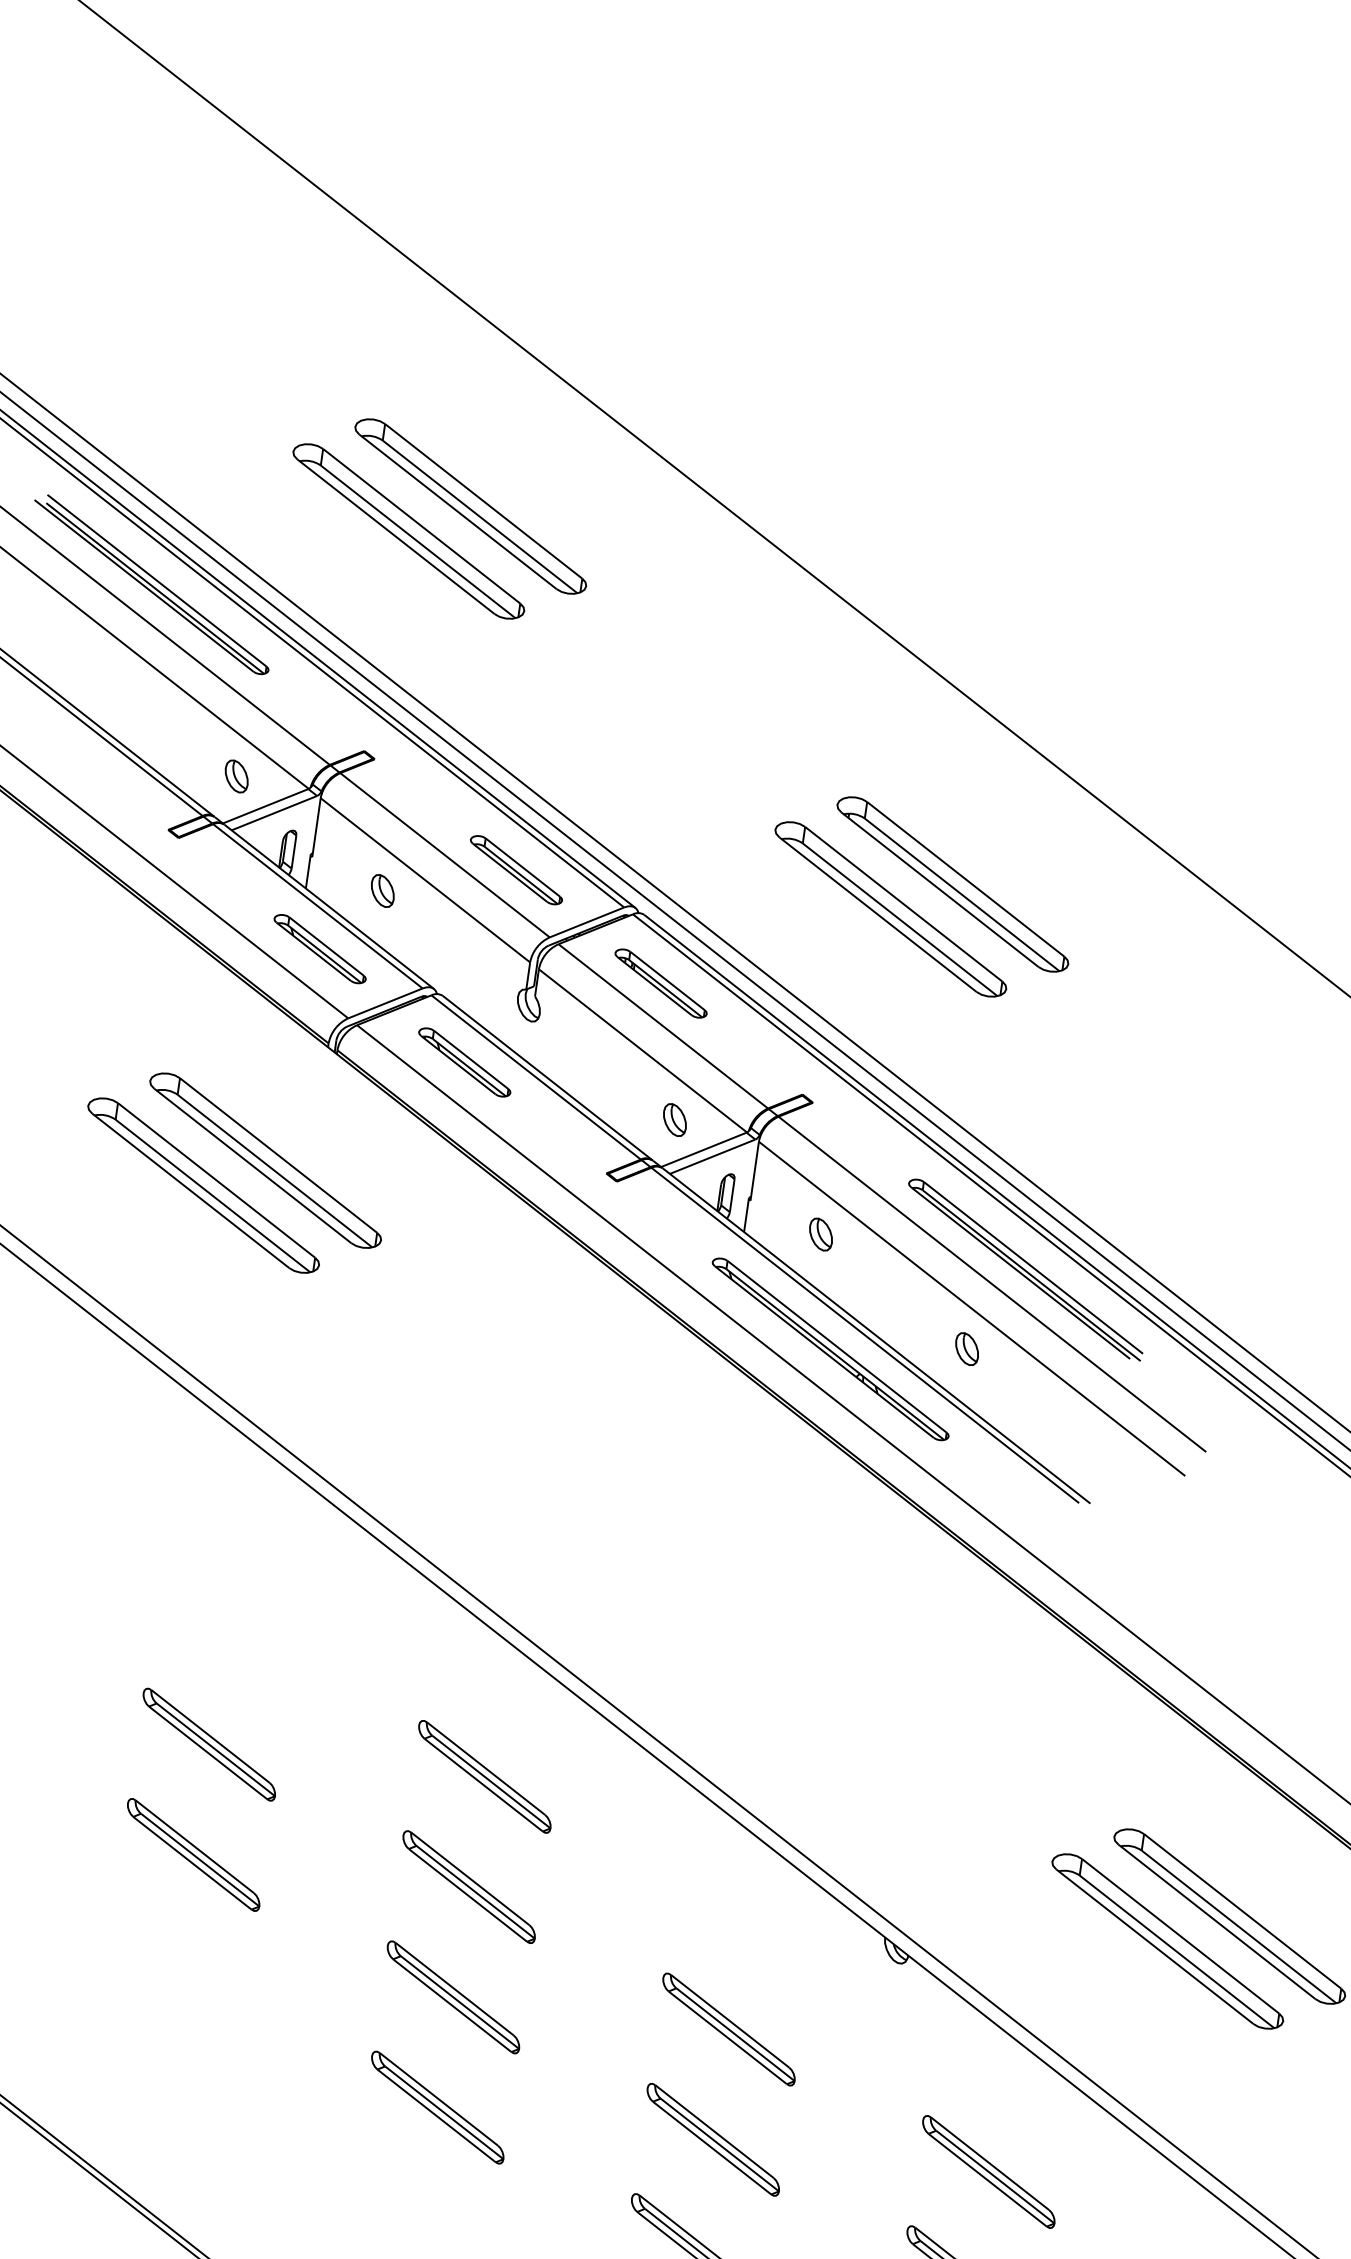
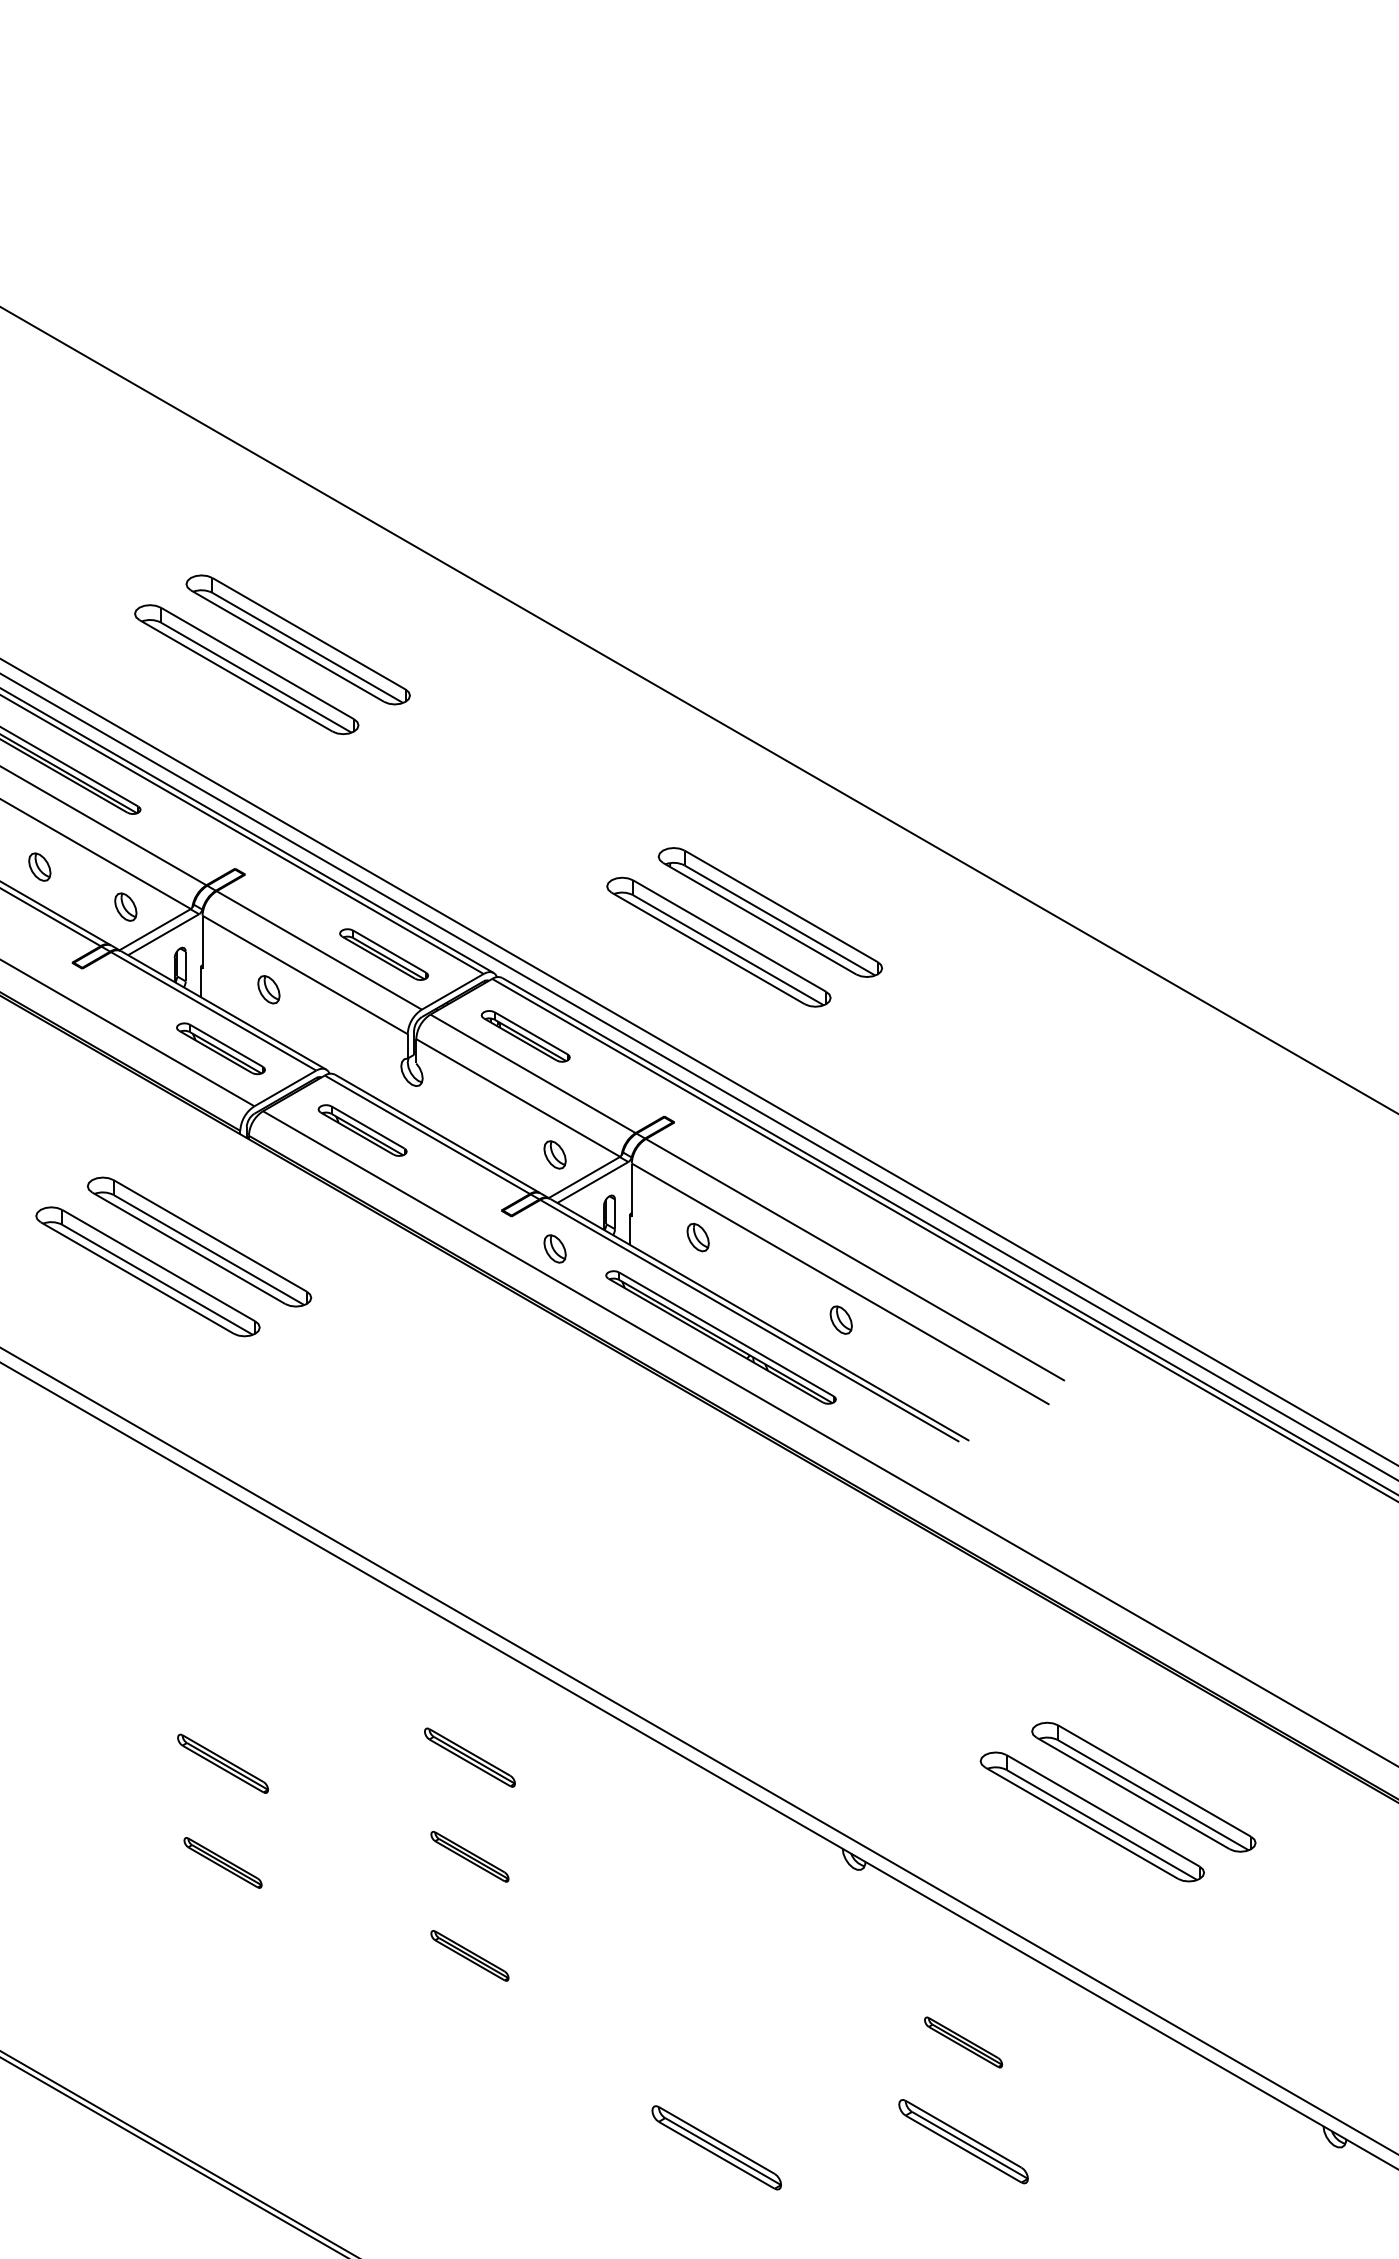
part: (147, 717) -> (39, 866), added
part: (659, 1224) -> (554, 1248), added
part: (1025, 1269) -> (882, 1242), removed
part: (208, 1744) -> (222, 1763), size x0.7
part: (484, 1776) -> (469, 1757), size x0.7
part: (193, 1854) -> (222, 1862), size x0.6
part: (468, 1886) -> (469, 1856), size x0.6
part: (453, 1996) -> (469, 1955), size x0.6
part: (728, 2029) -> (716, 1949), removed
part: (437, 2107) -> (469, 2054), removed
part: (713, 2139) -> (716, 2048), removed
part: (988, 2171) -> (963, 2042), size x0.6

